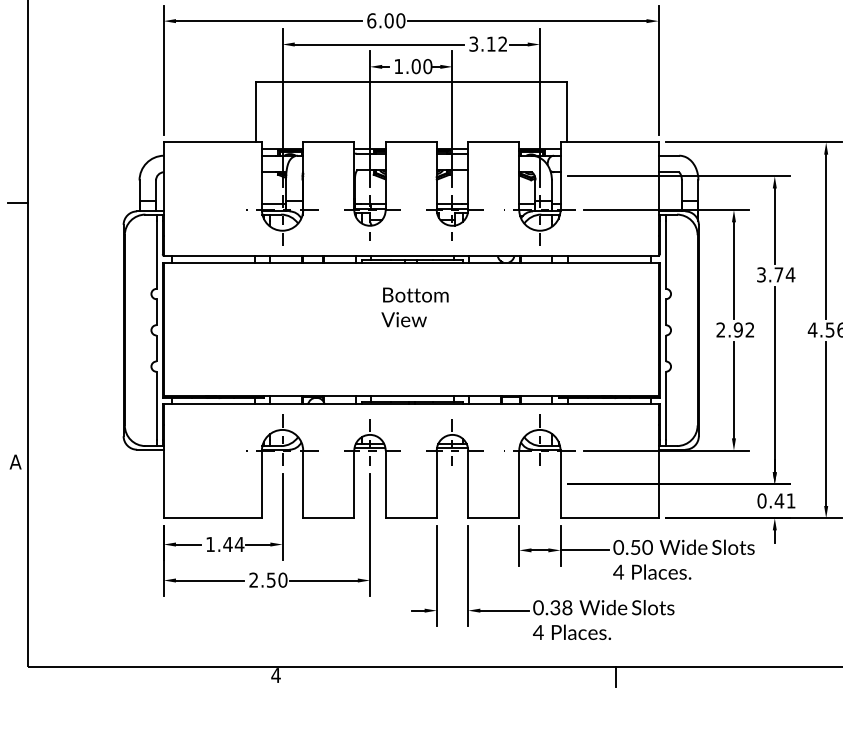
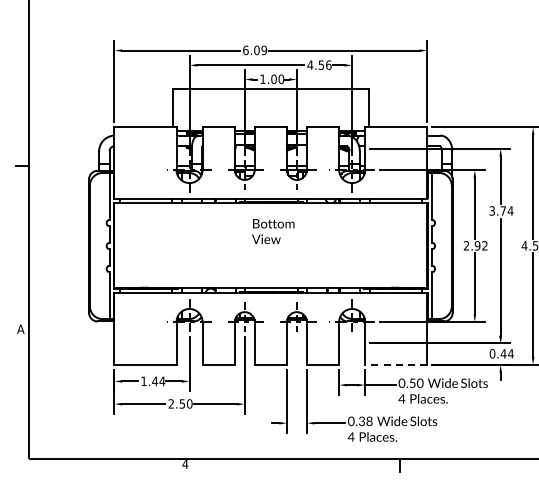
text: (399, 20) -> (263, 50), 6.00 -> 6.09
text: (488, 43) -> (319, 64), 3.12 -> 4.56
text: (790, 500) -> (510, 353), 0.41 -> 0.44
line: (608, 517) -> (395, 364), solid -> dashed

